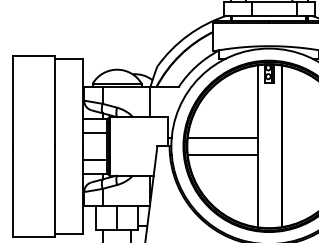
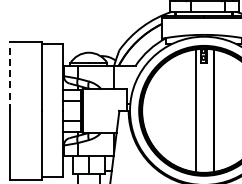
line: (13, 99) -> (10, 75), solid -> dashed
line: (222, 137) -> (168, 104), removed
line: (222, 155) -> (168, 117), removed

